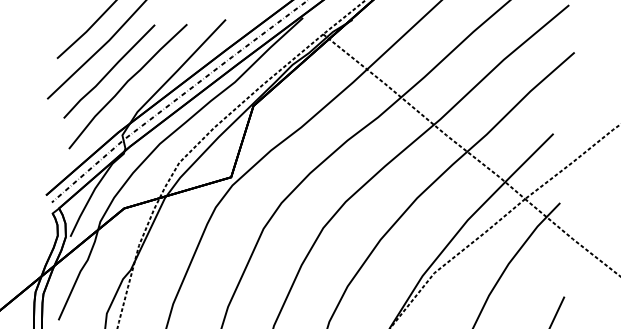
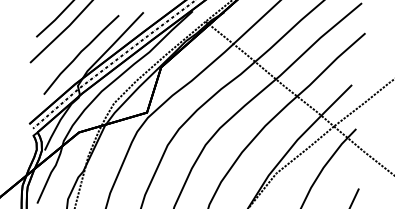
line: (109, 71) -> (69, 45), removed

